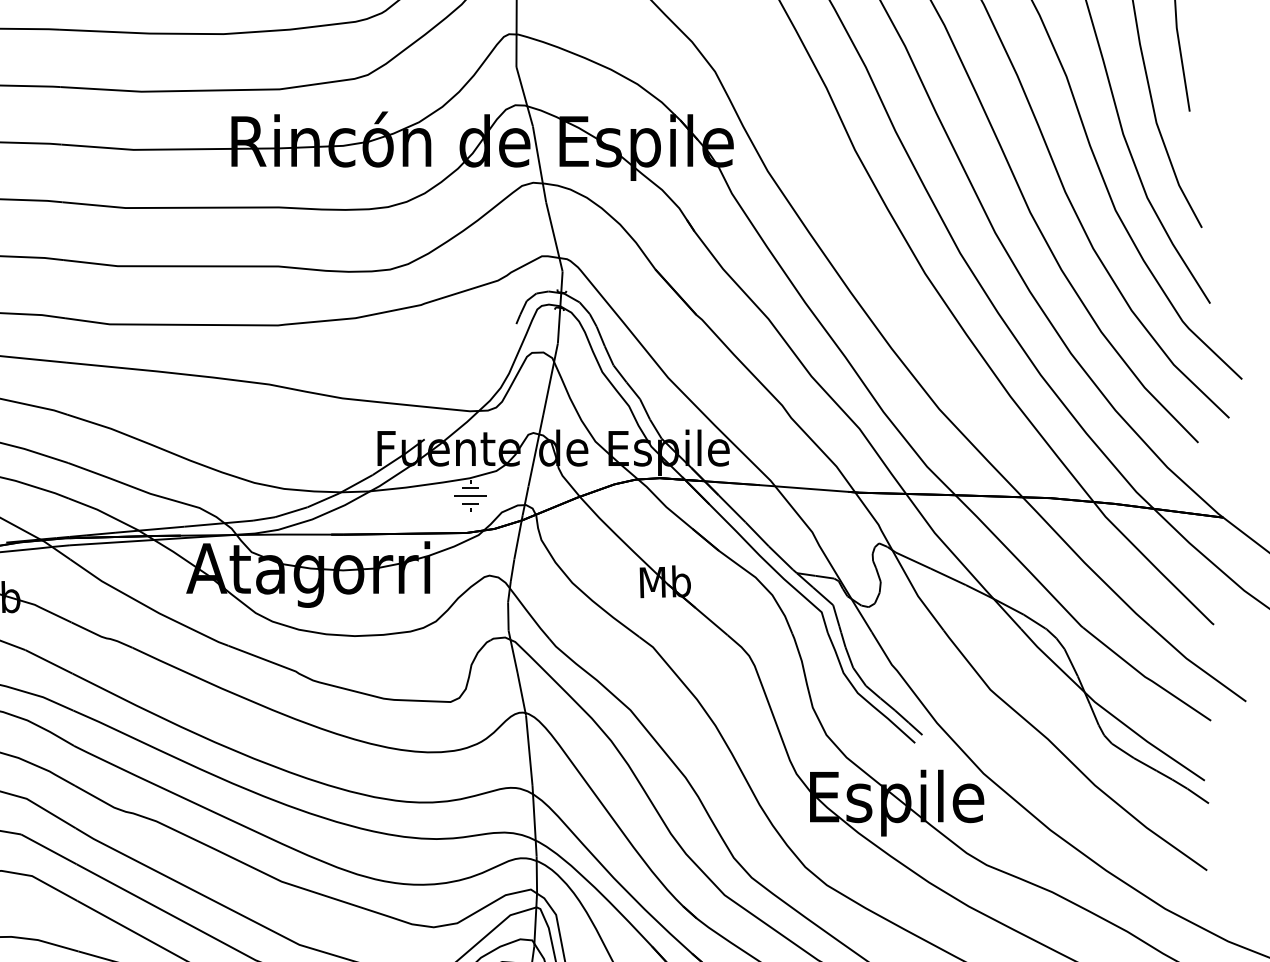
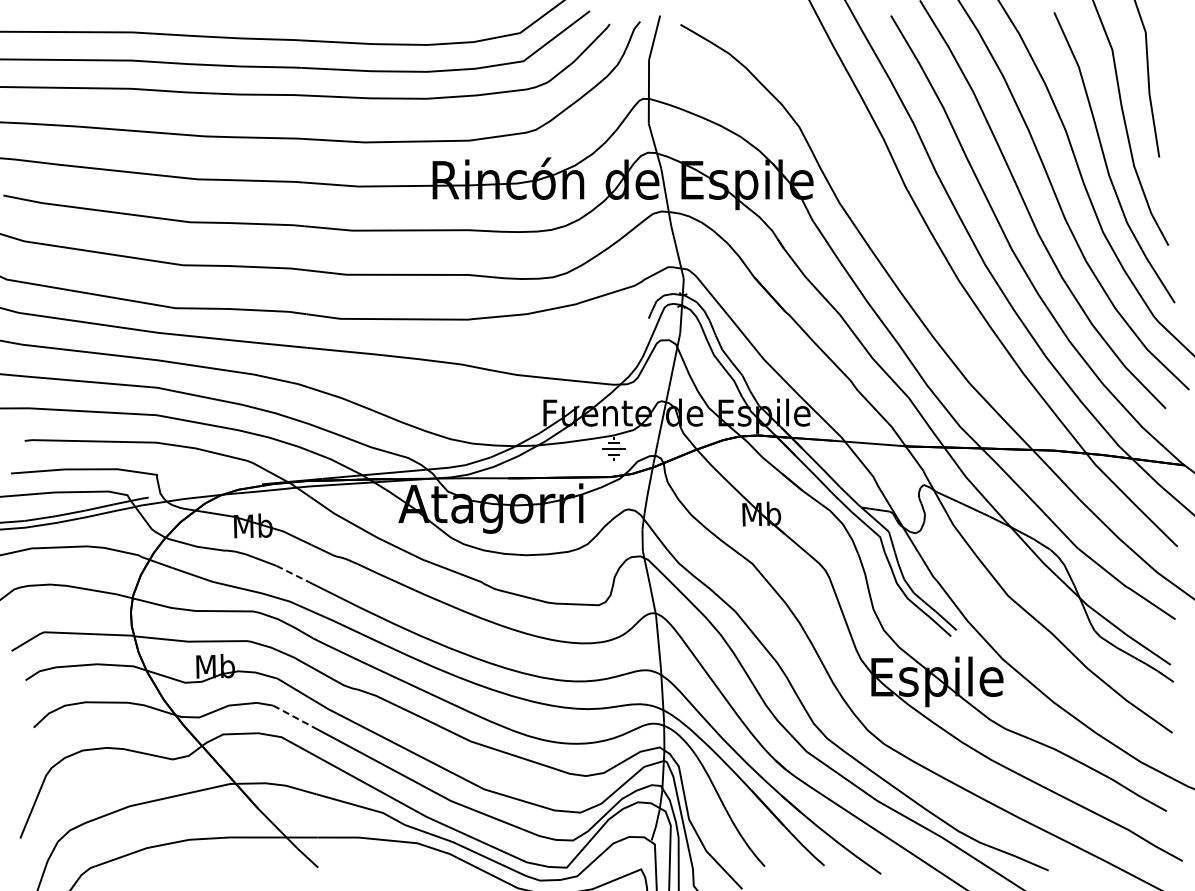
line: (49, 661) -> (294, 574), solid -> dashed
line: (49, 848) -> (294, 716), solid -> dashed

